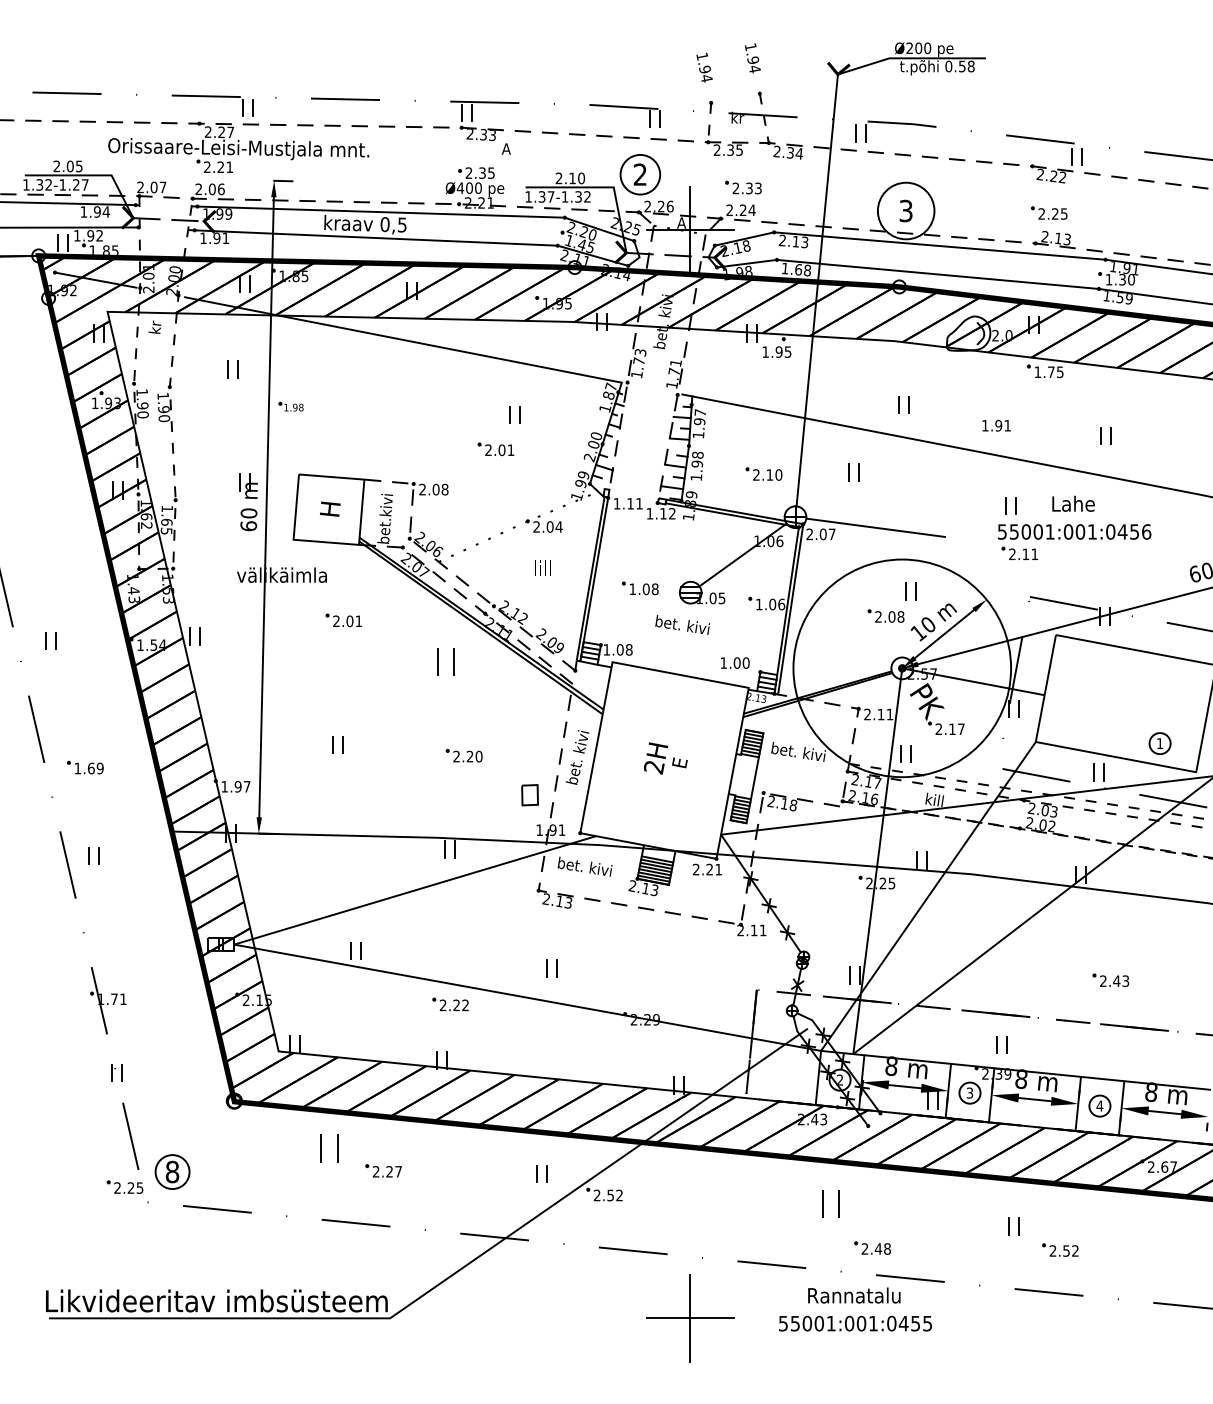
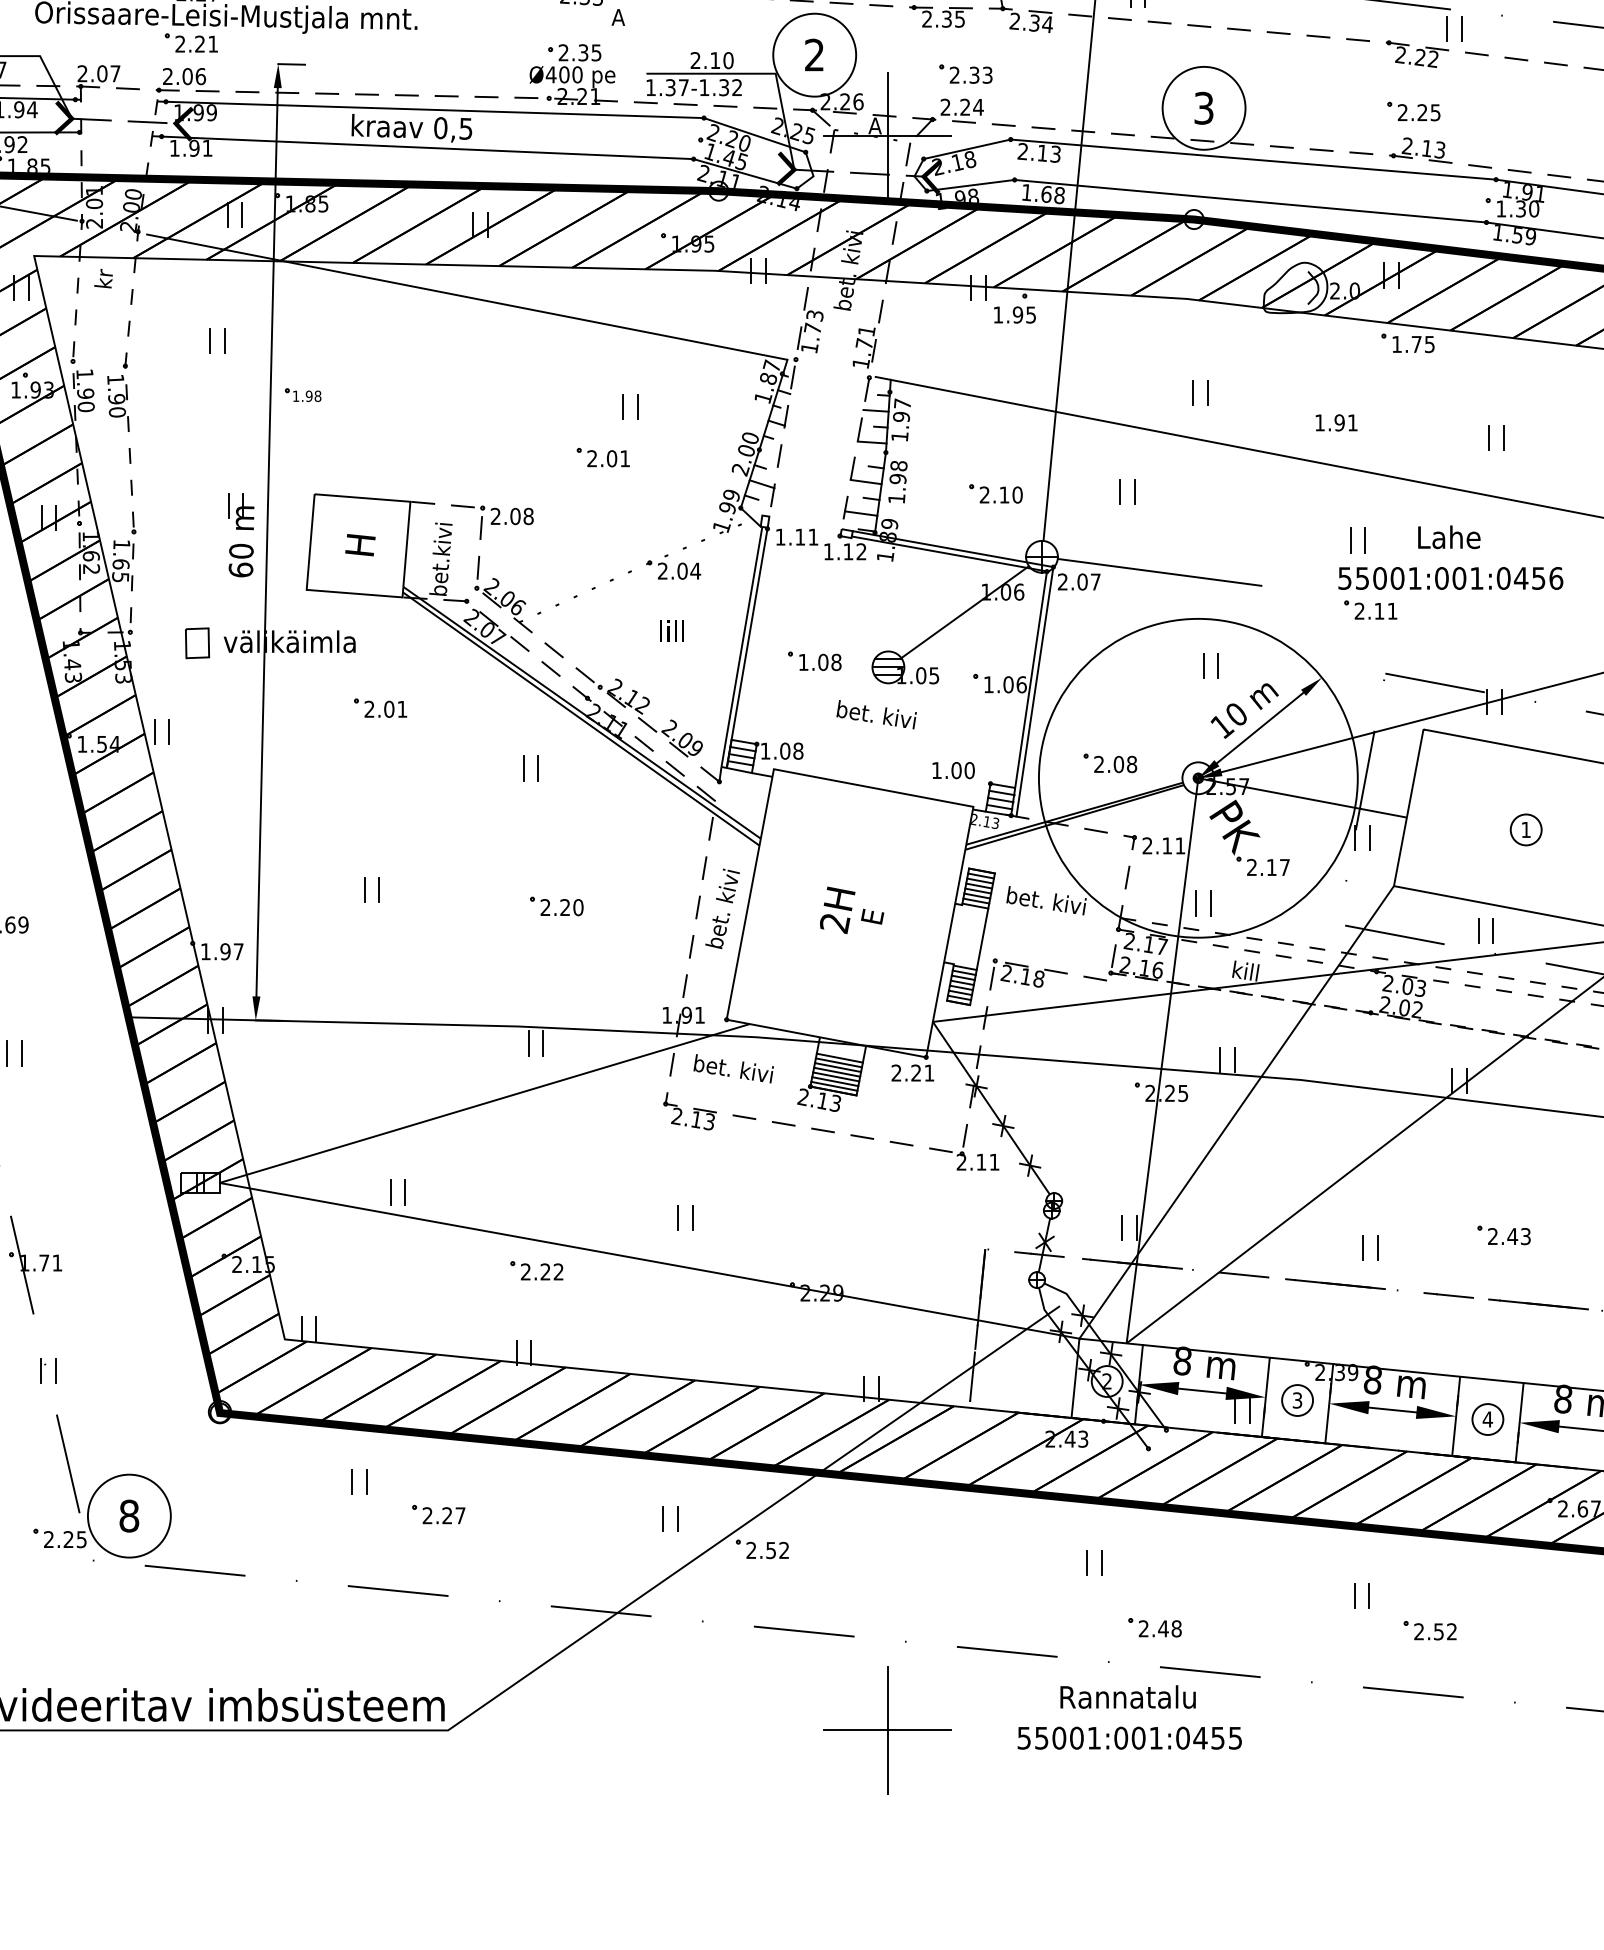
circle: (640, 174) -> (814, 54), size x1.43
part: (885, 615) -> (1109, 762), moved
part: (446, 661) -> (530, 768), size x0.62
part: (1159, 743) -> (1525, 829), moved
part: (529, 795) -> (196, 643), moved
part: (1001, 1044) -> (1370, 1247), moved
part: (329, 1148) -> (359, 1481), size x0.62
circle: (172, 1171) -> (129, 1515), size x1.67
part: (830, 1203) -> (1093, 1562), size x0.62

